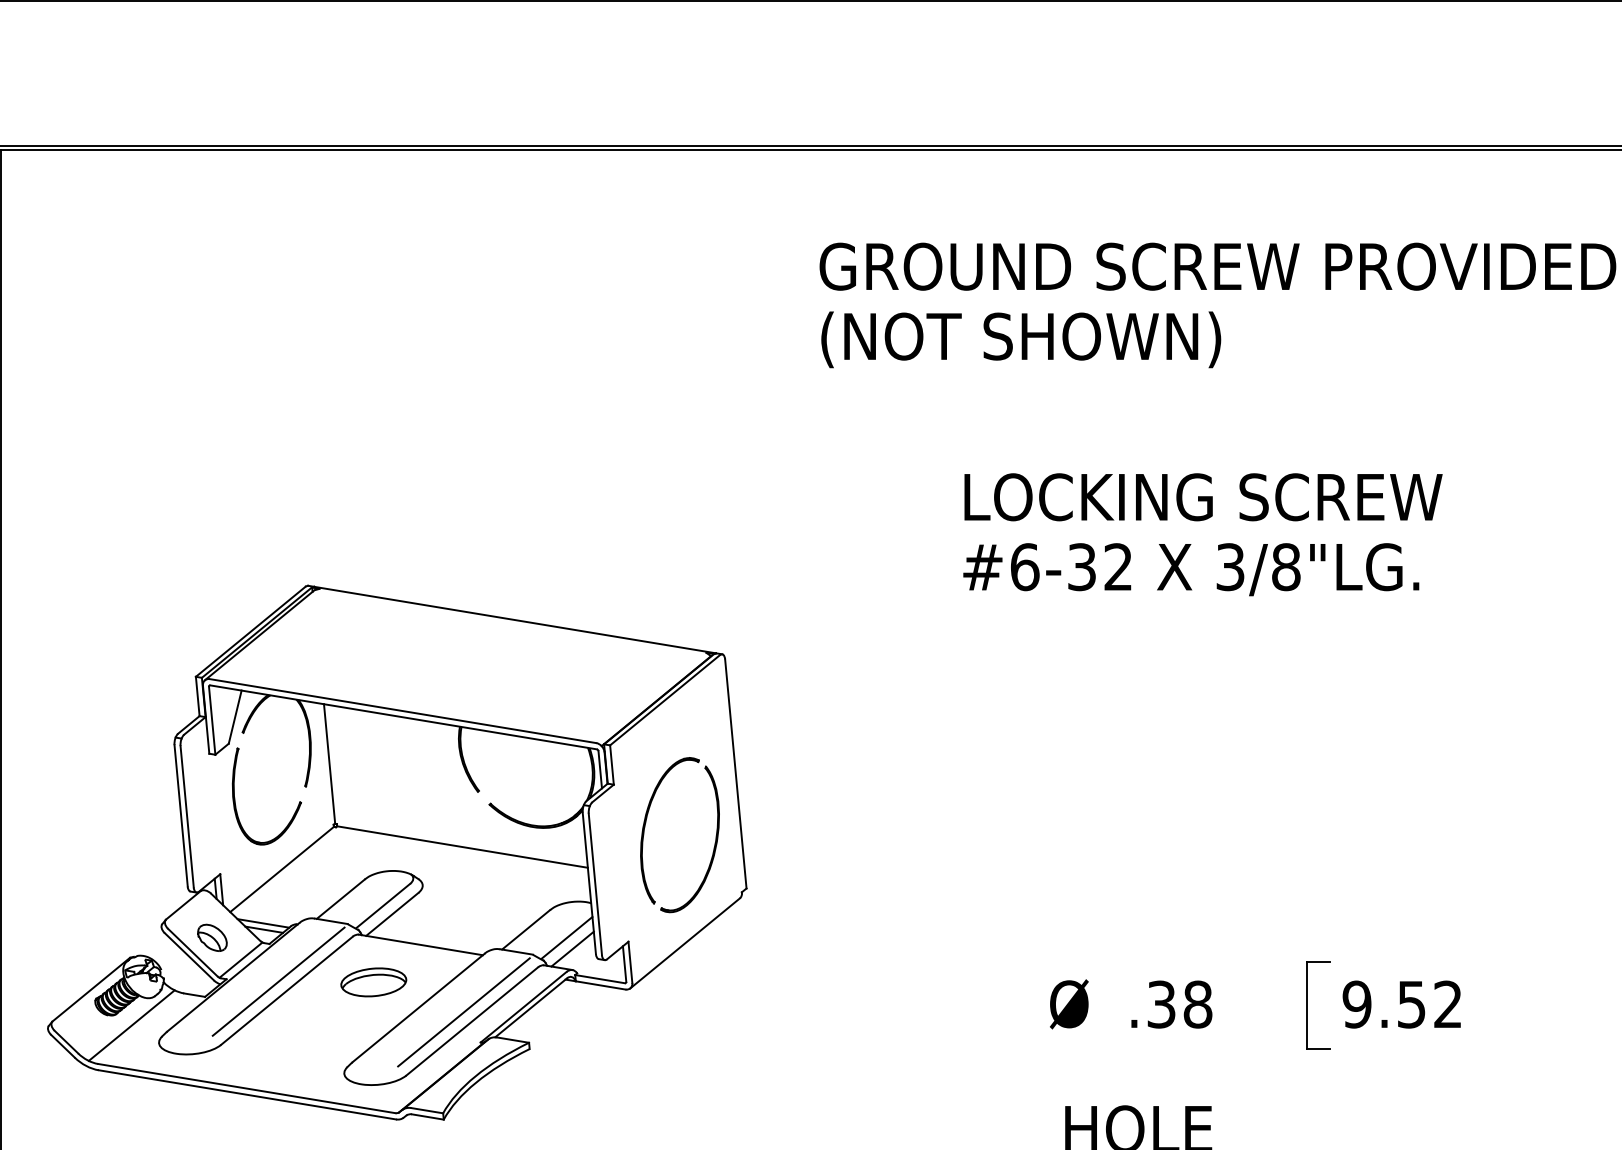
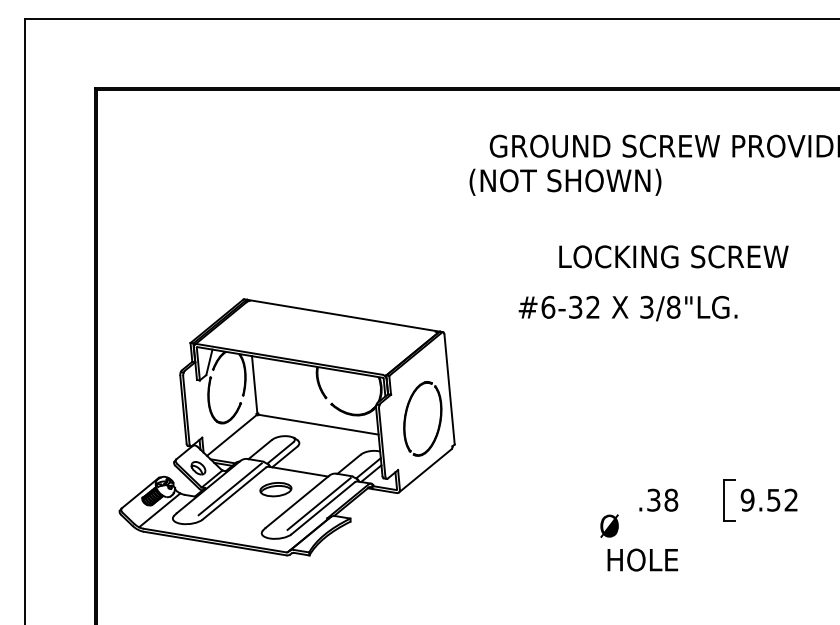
text: (1021, 338) -> (565, 181), moved
text: (1190, 569) -> (627, 308), moved
text: (1069, 1002) -> (609, 525), moved

